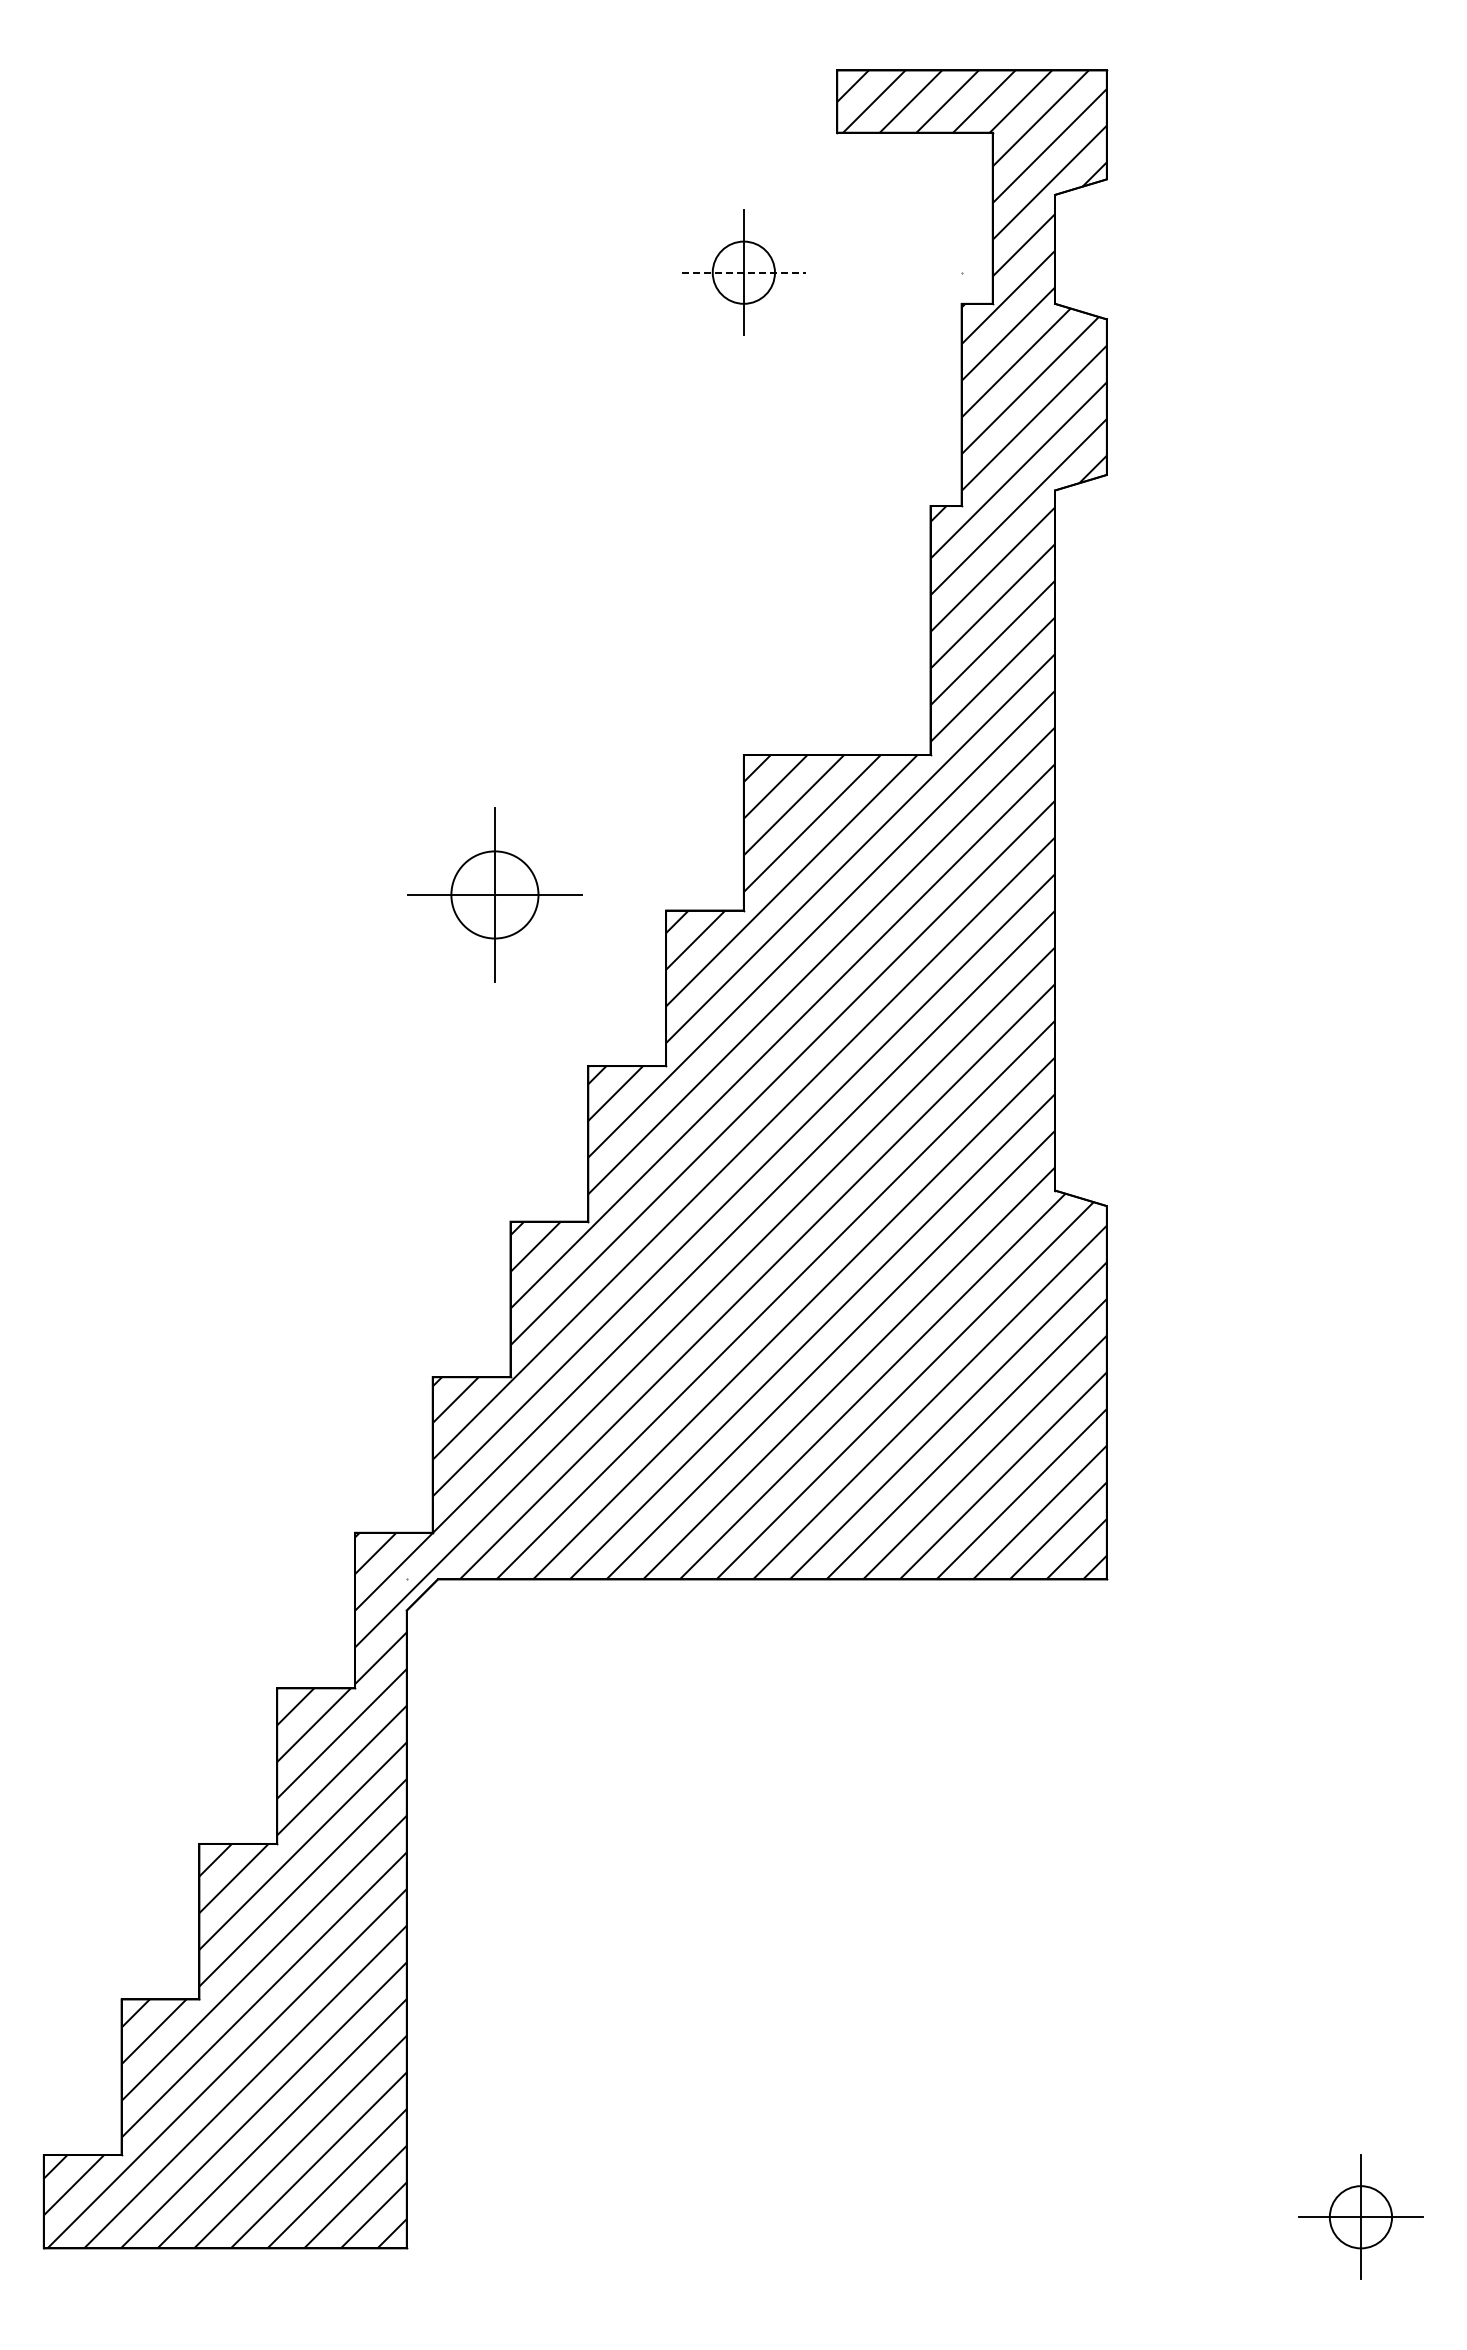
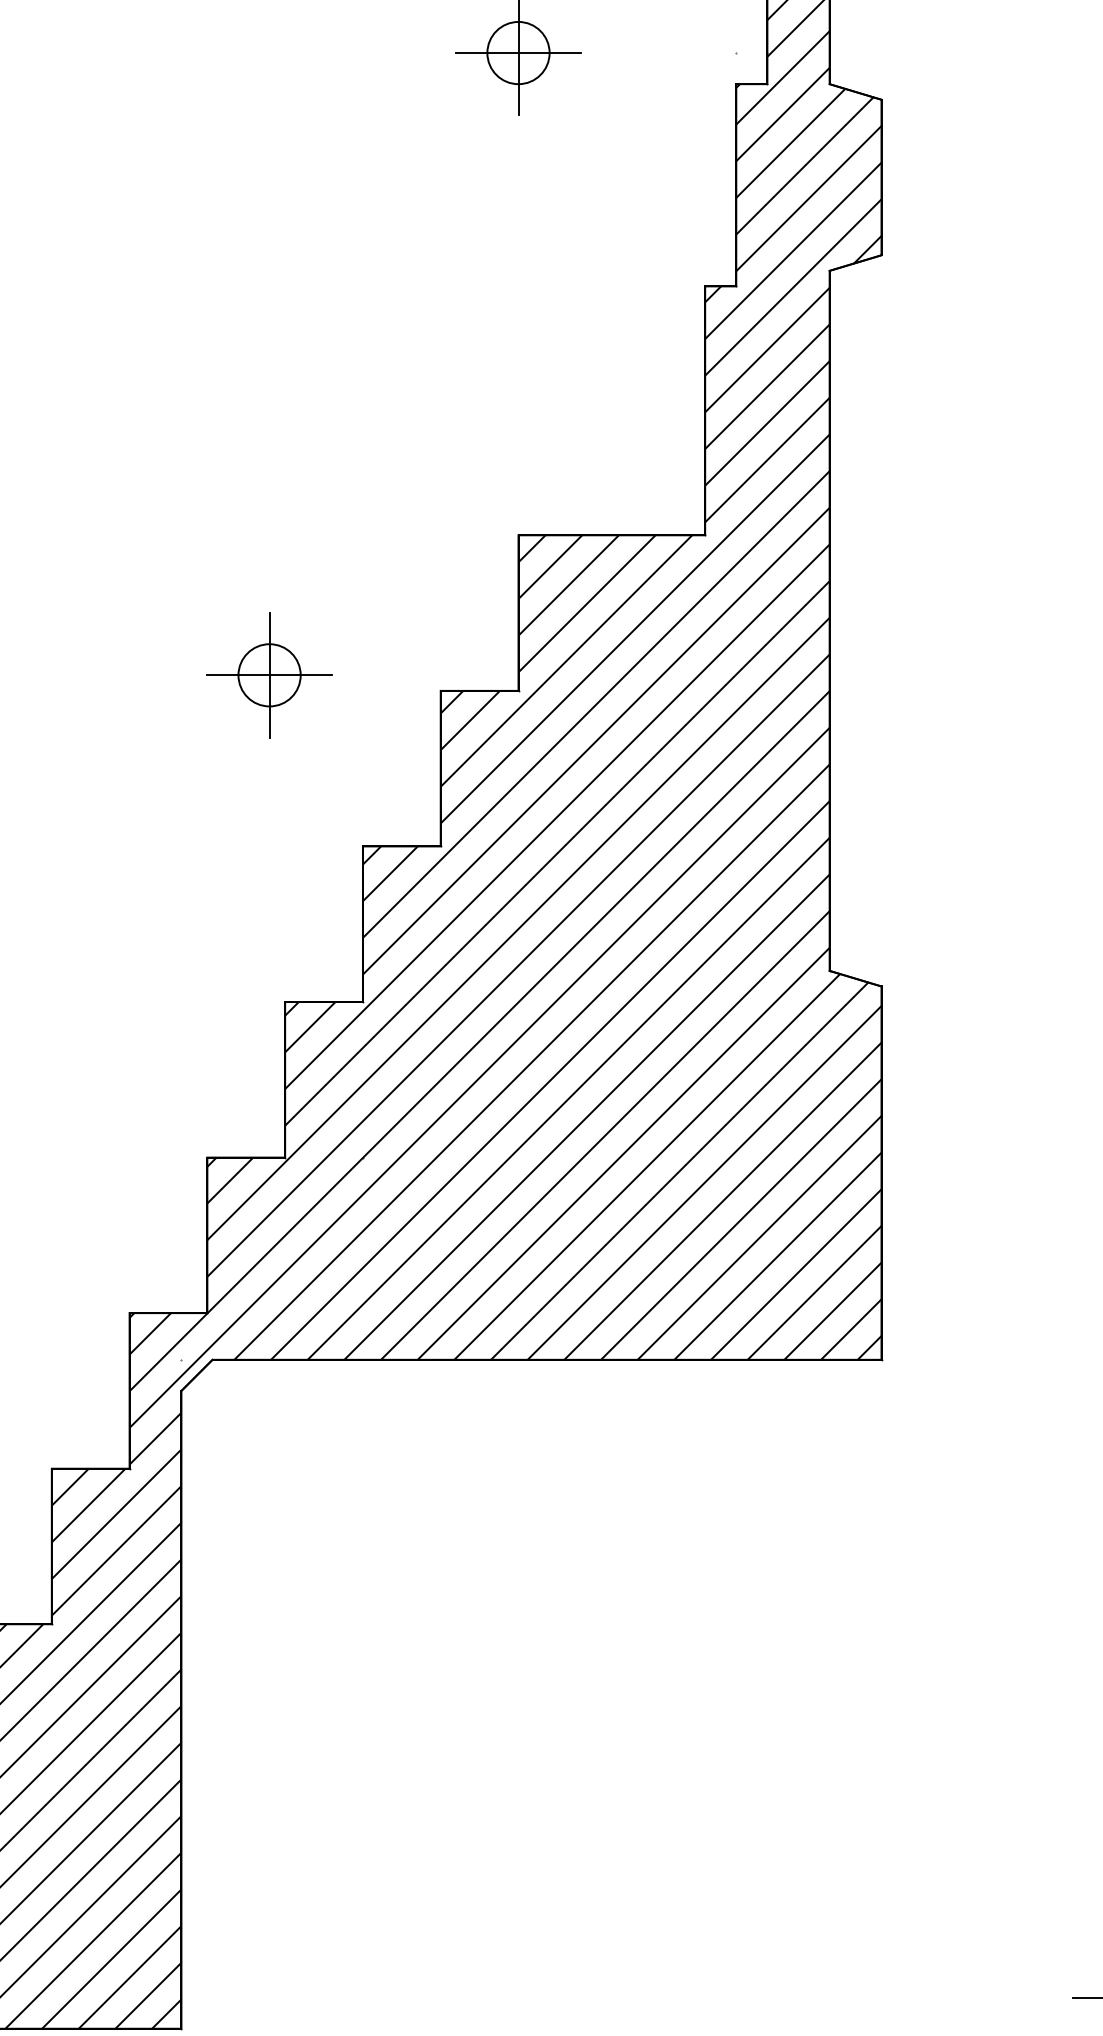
line: (744, 272) -> (519, 52), dashed -> solid
part: (494, 894) -> (269, 674), size x0.71

